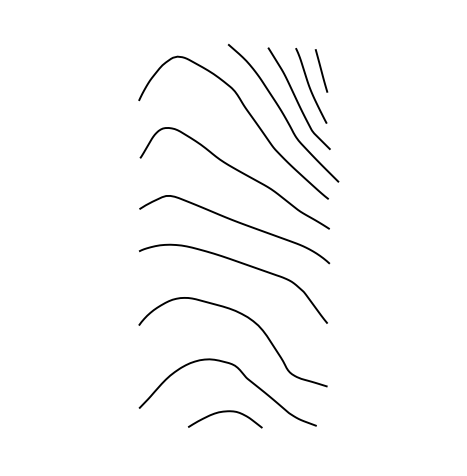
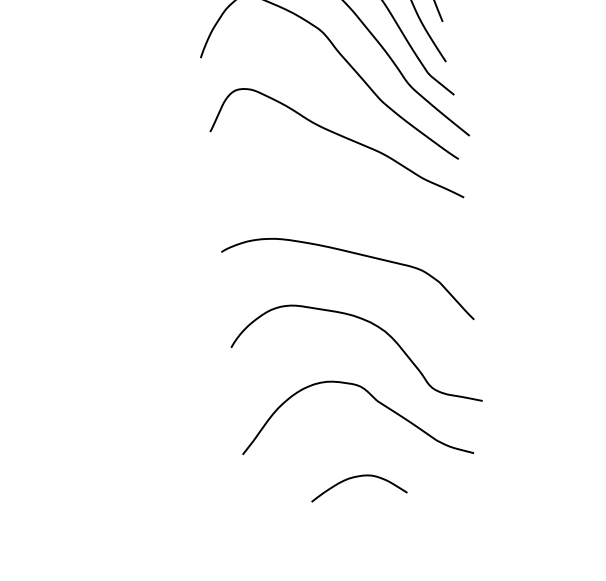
curve: (235, 222) -> (341, 201), removed
curve: (225, 412) -> (357, 477), moved

